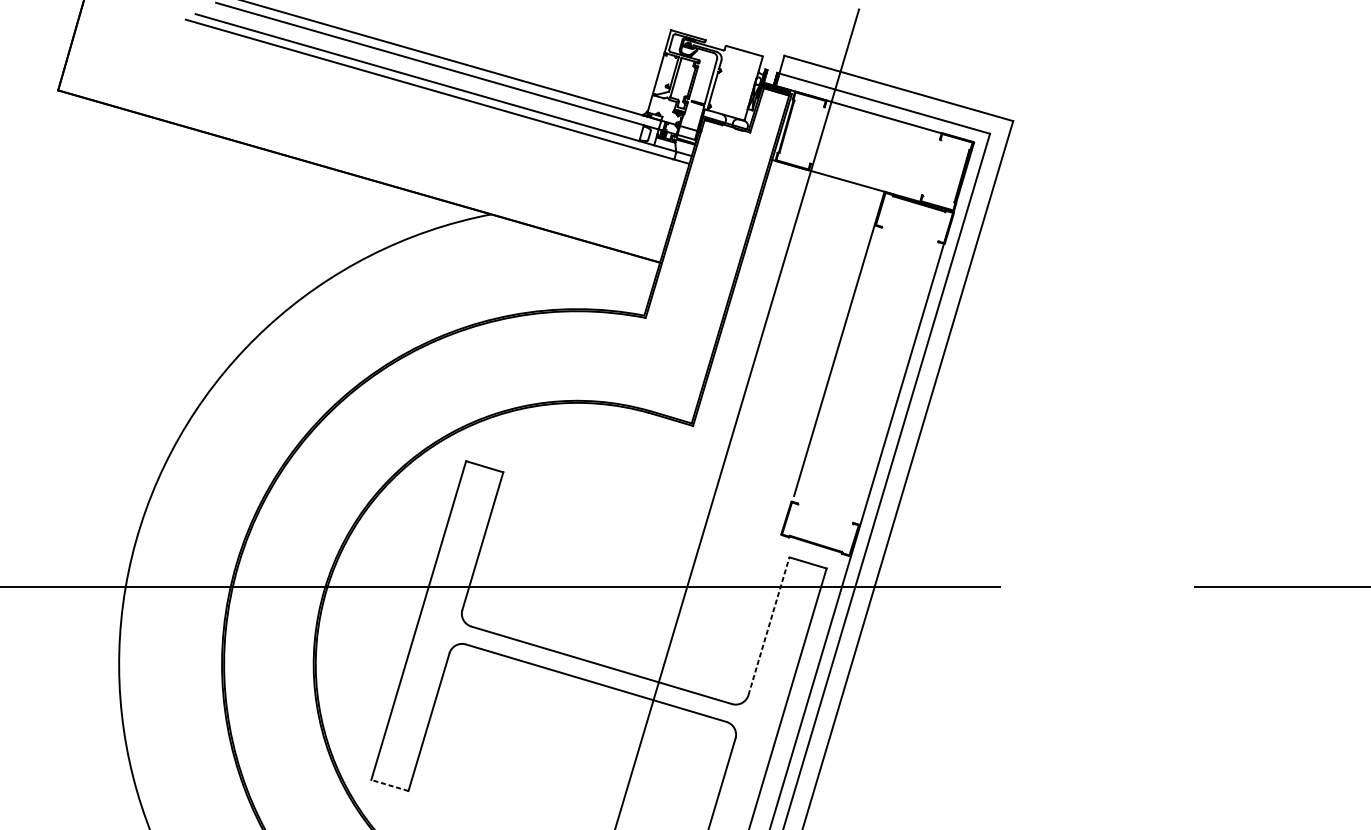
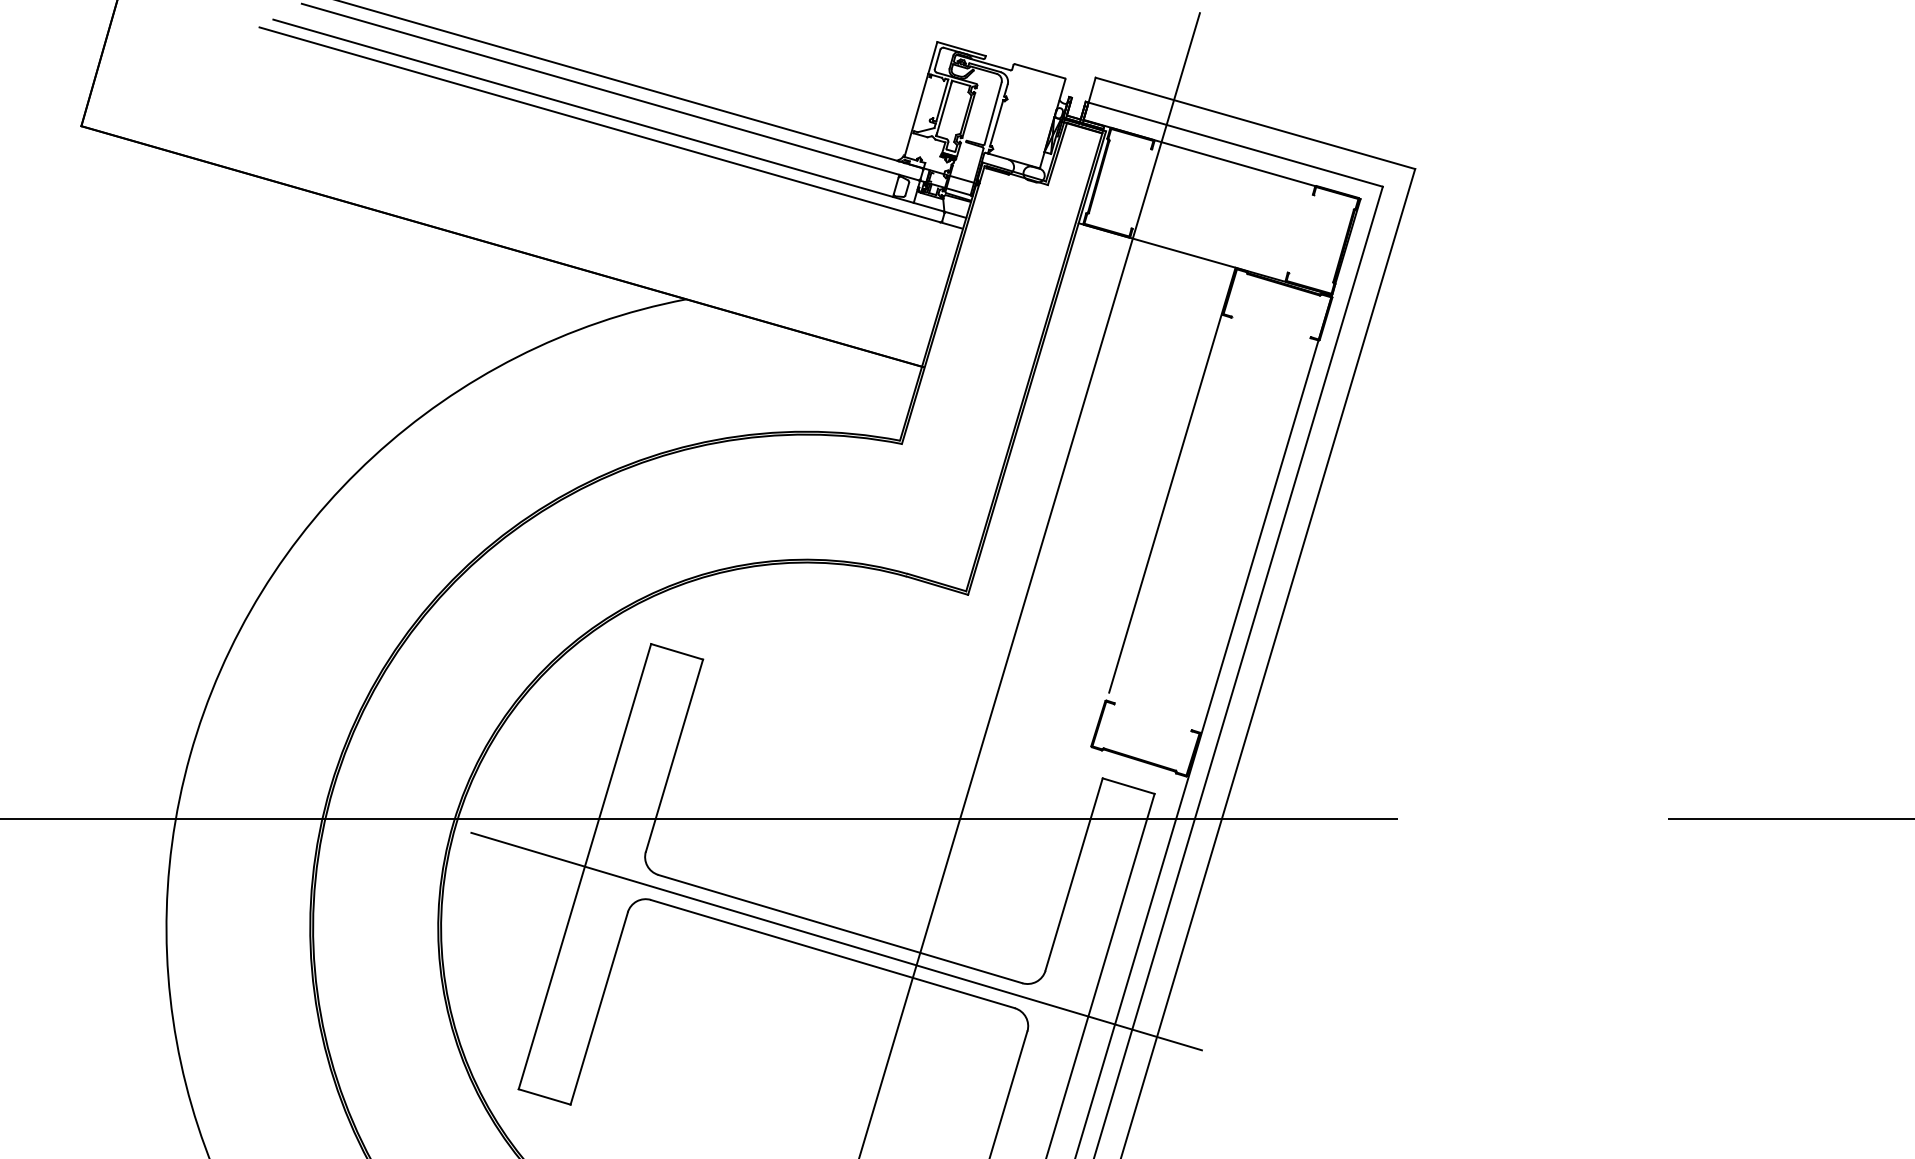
line: (769, 626) -> (1074, 874), dashed -> solid
line: (598, 674) -> (836, 941), added
line: (389, 785) -> (544, 1096), dashed -> solid

